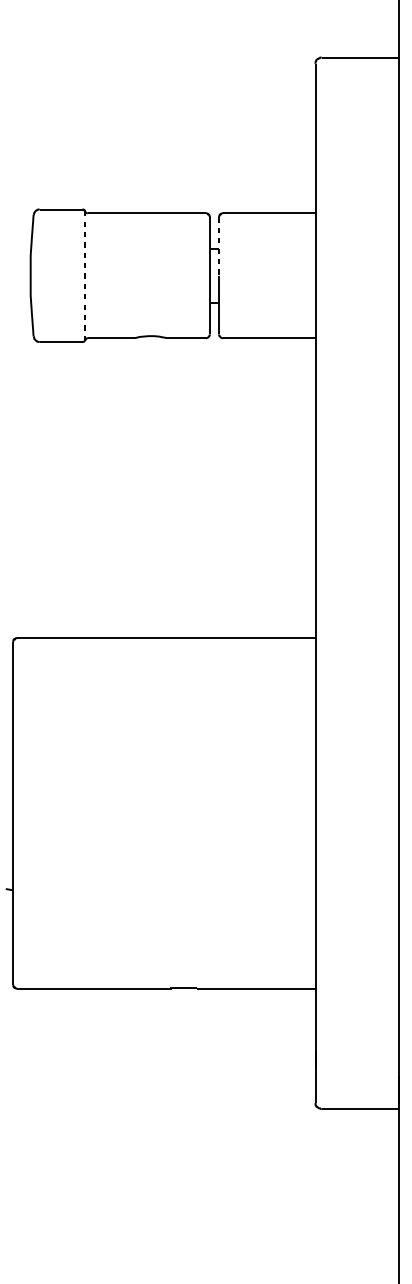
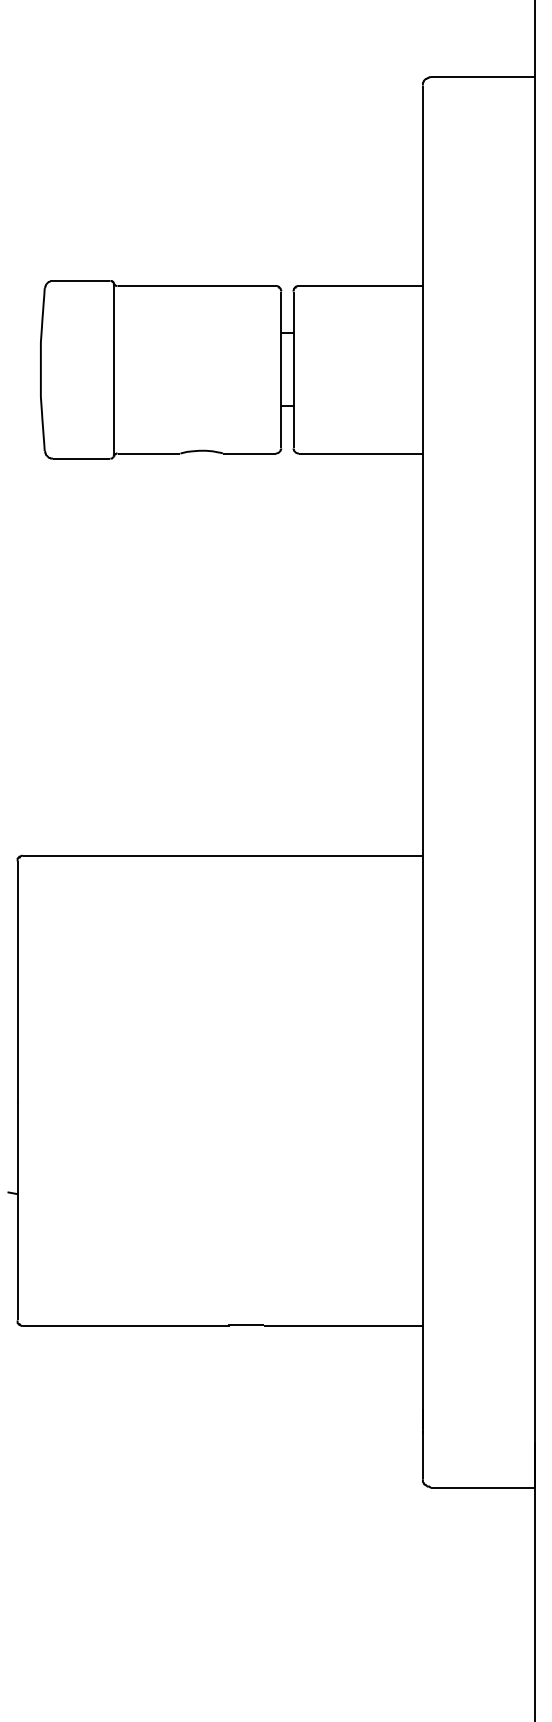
line: (219, 247) -> (293, 331), dashed -> solid
line: (84, 275) -> (113, 369), dashed -> solid

